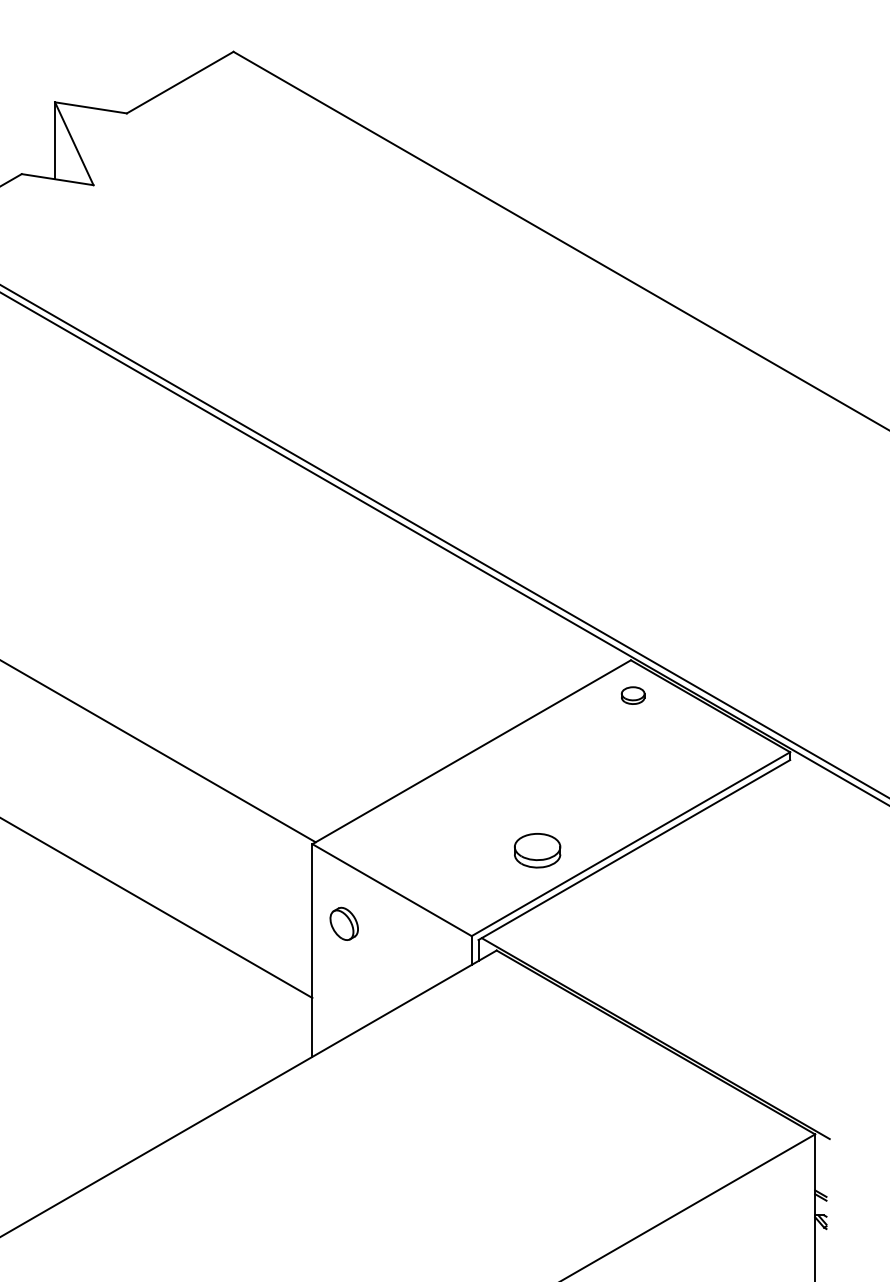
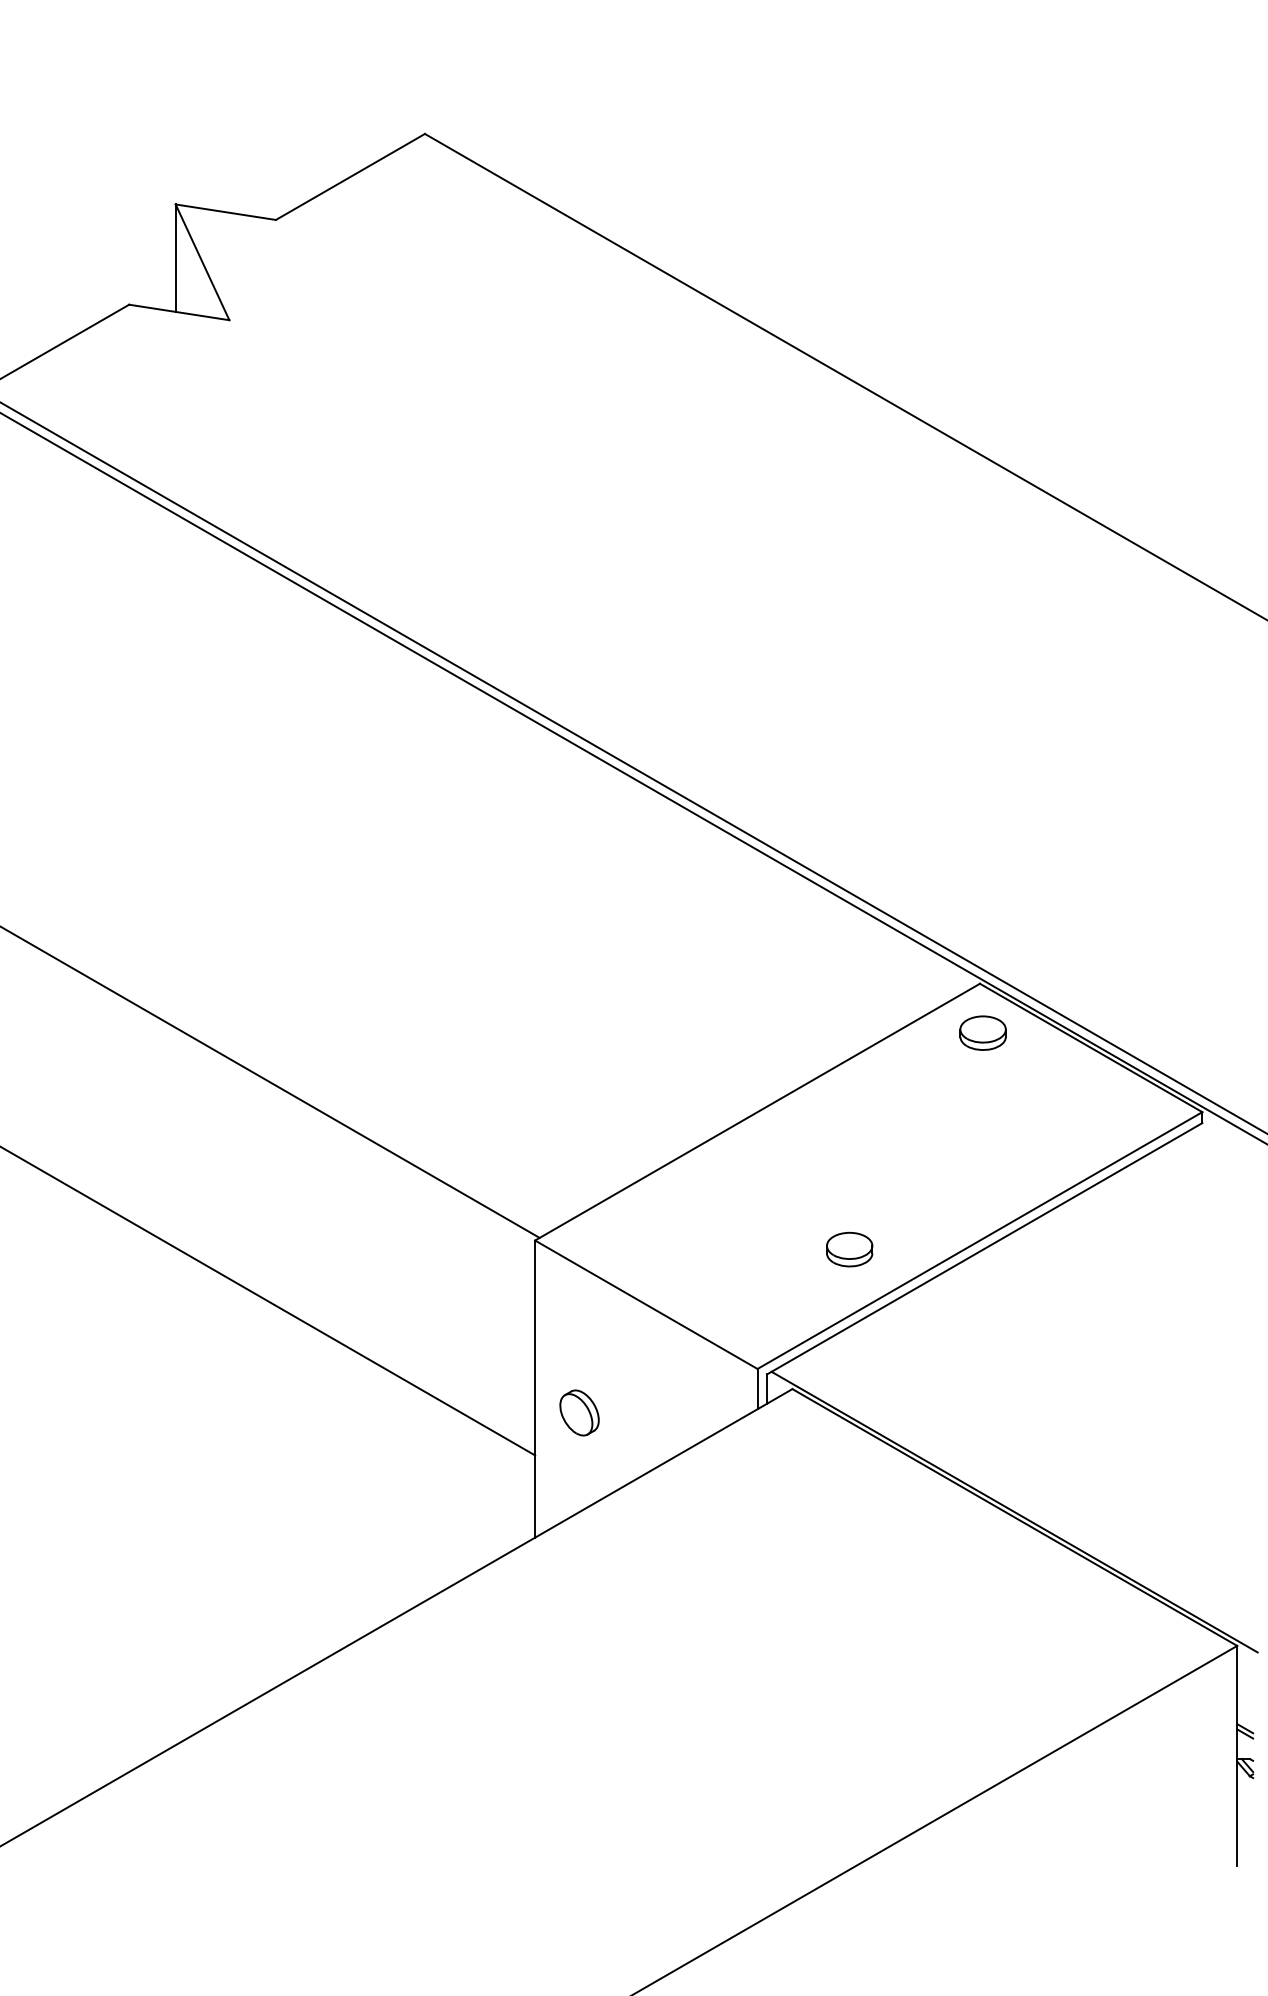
part: (632, 695) -> (982, 1032), size x1.43
part: (537, 850) -> (849, 1249), size x0.71
part: (344, 923) -> (579, 1412), moved

